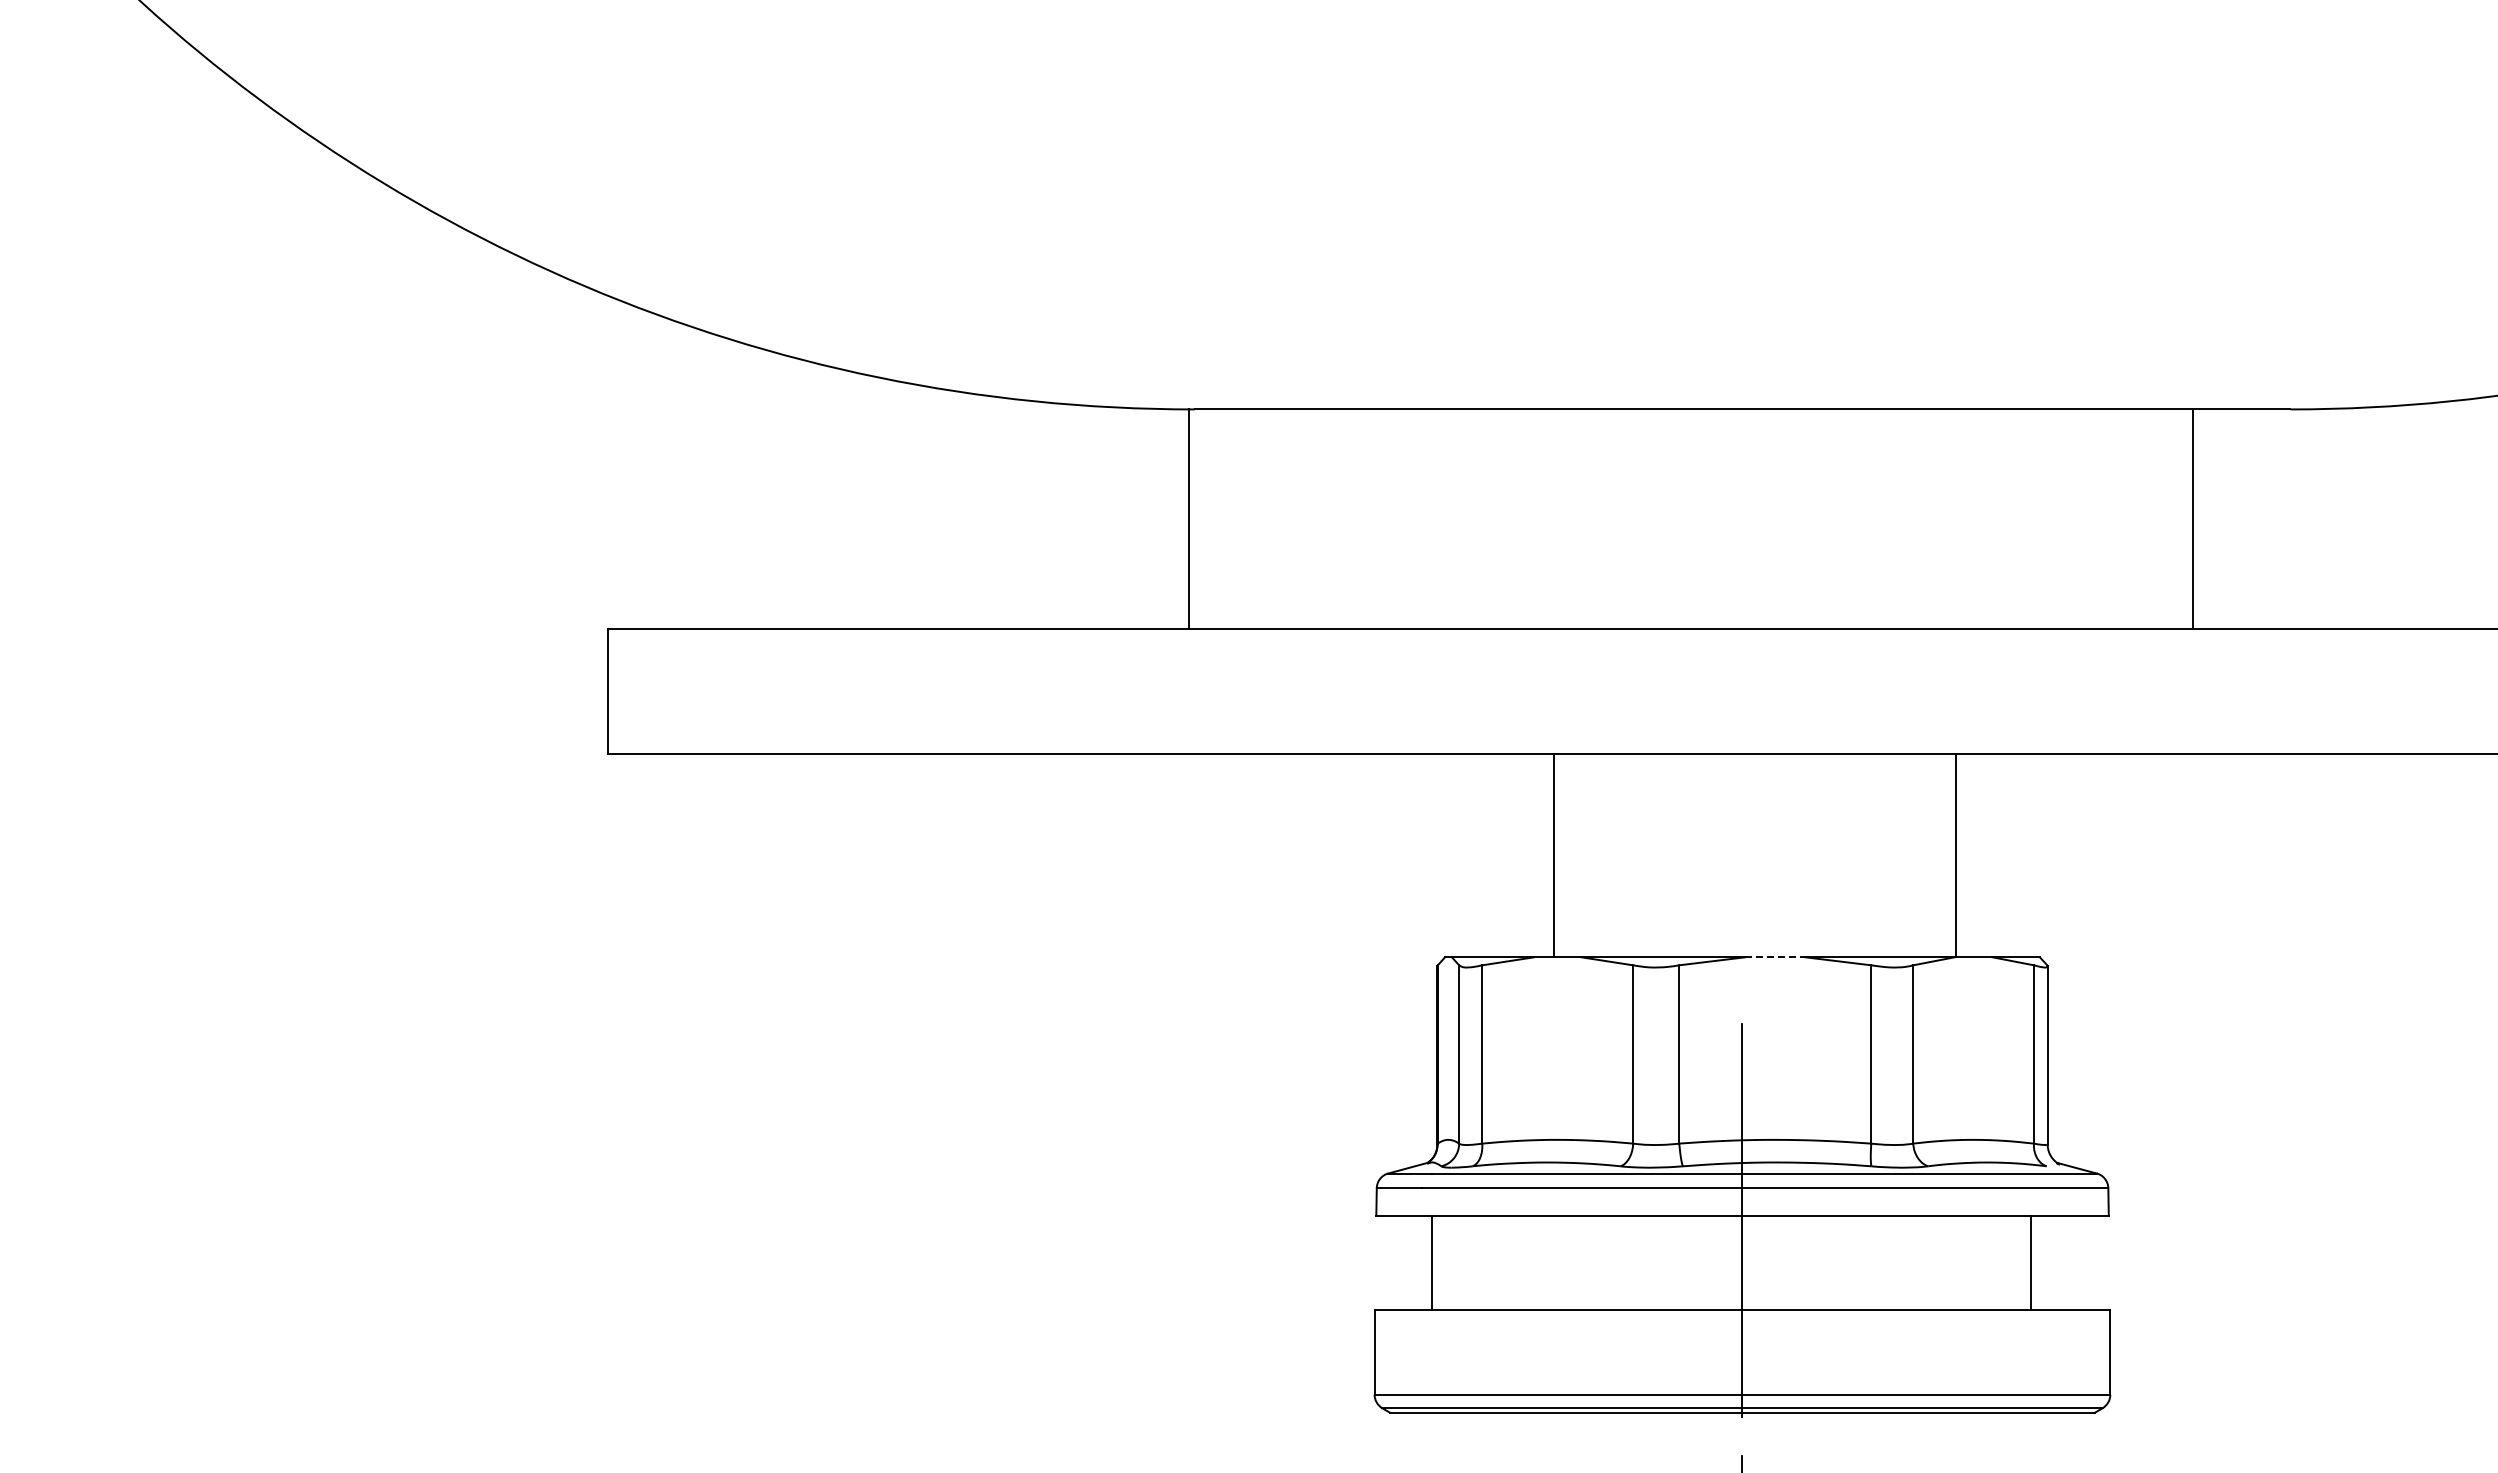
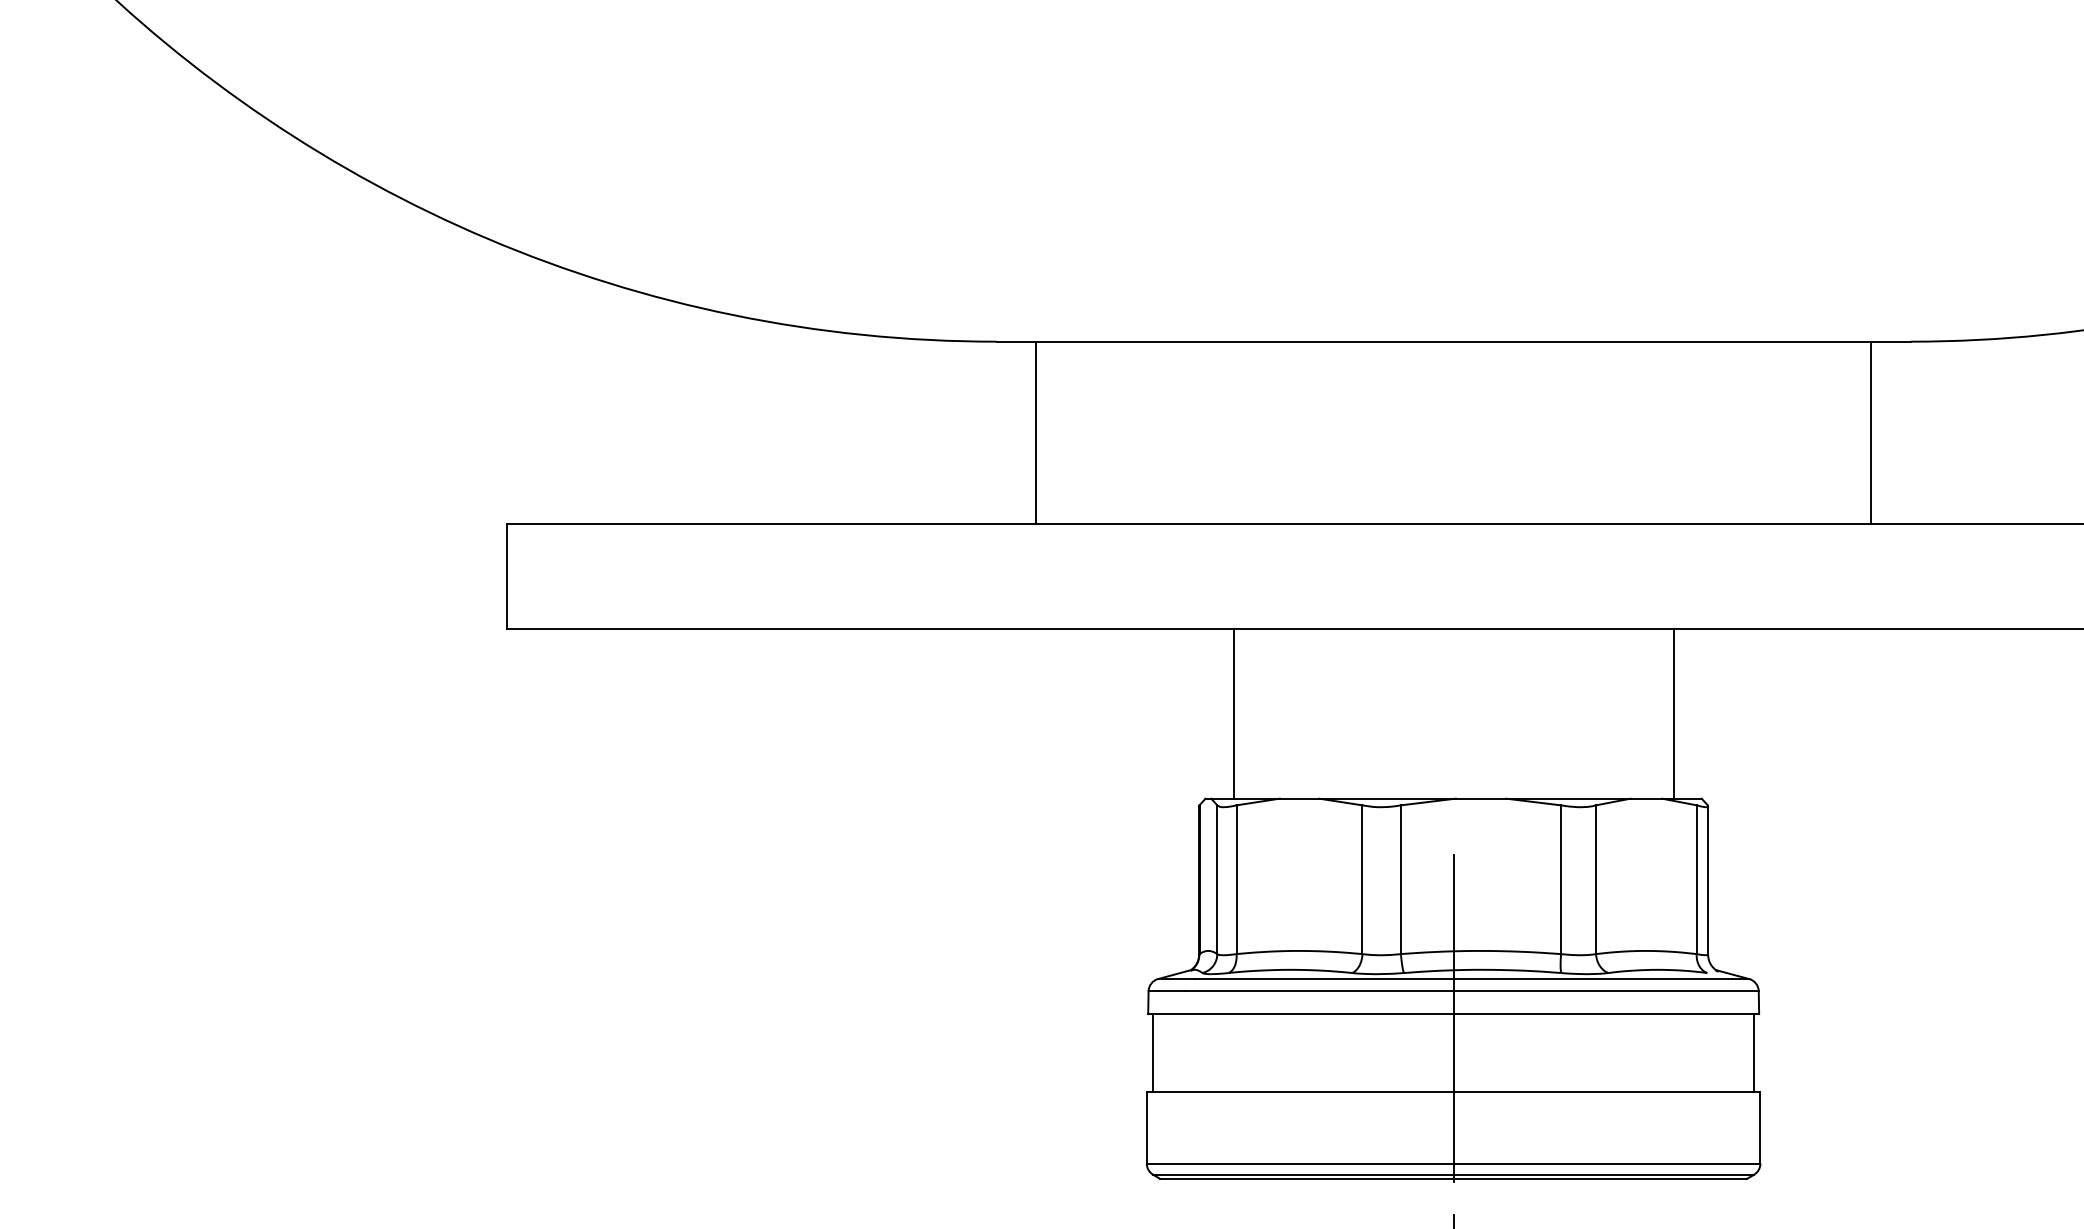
line: (1188, 518) -> (1035, 432), moved
line: (2193, 518) -> (1871, 432), moved
line: (1553, 855) -> (1233, 713), moved
line: (1956, 855) -> (1673, 713), moved
line: (1775, 957) -> (1481, 798), dashed -> solid
line: (1432, 1262) -> (1153, 1053), moved
line: (2030, 1262) -> (1753, 1053), moved

